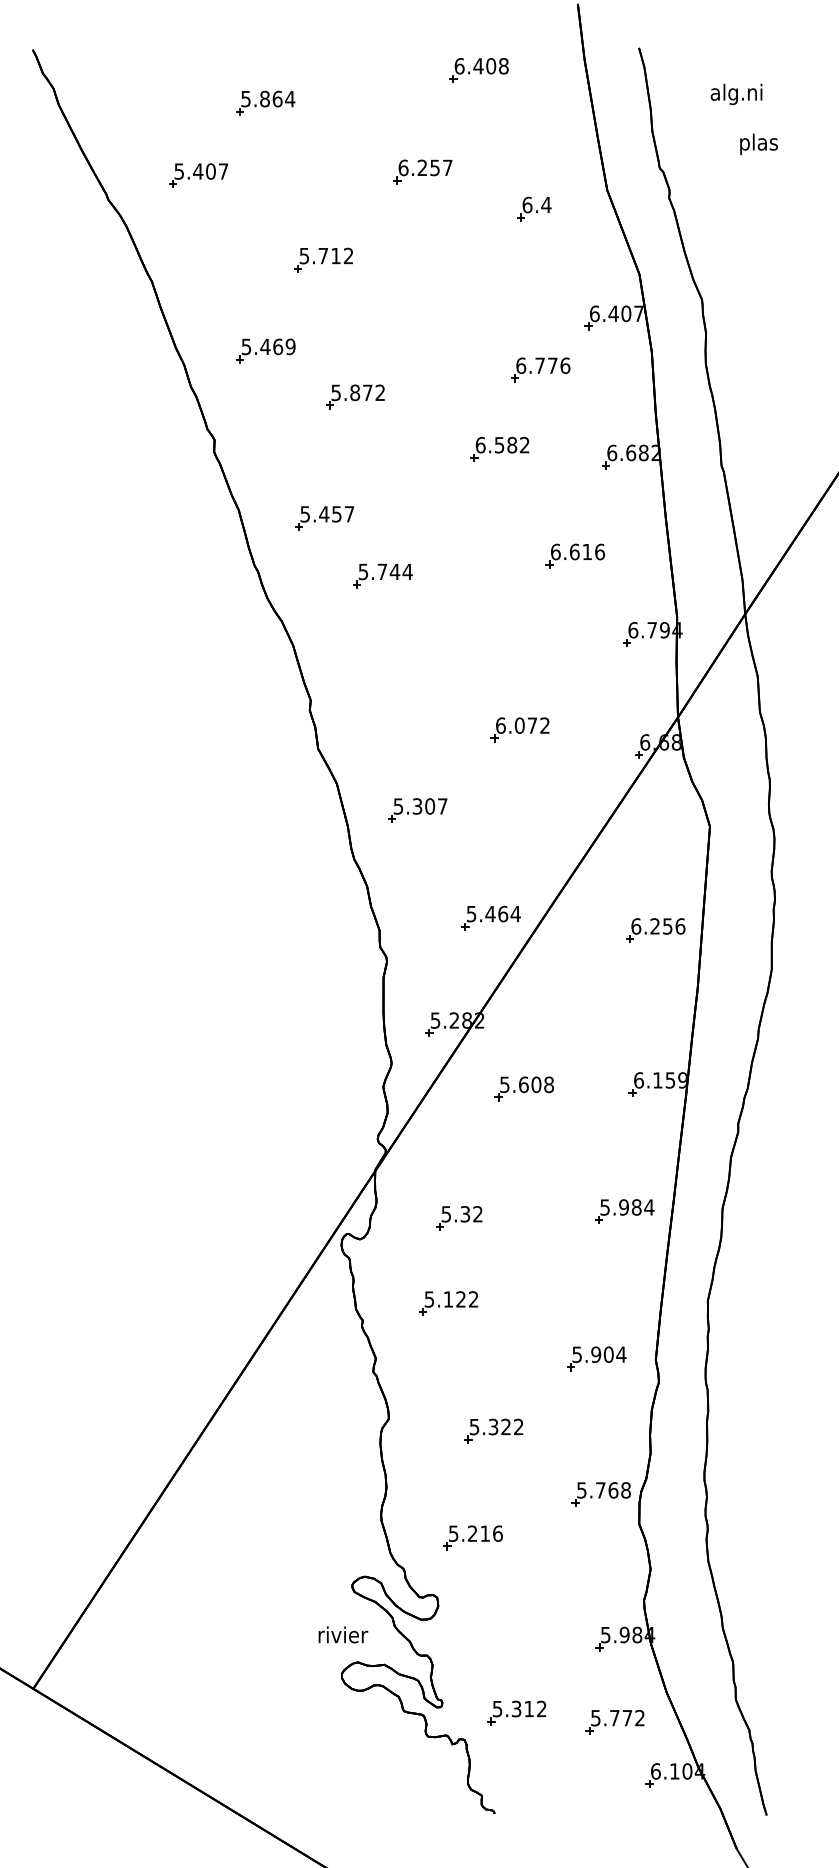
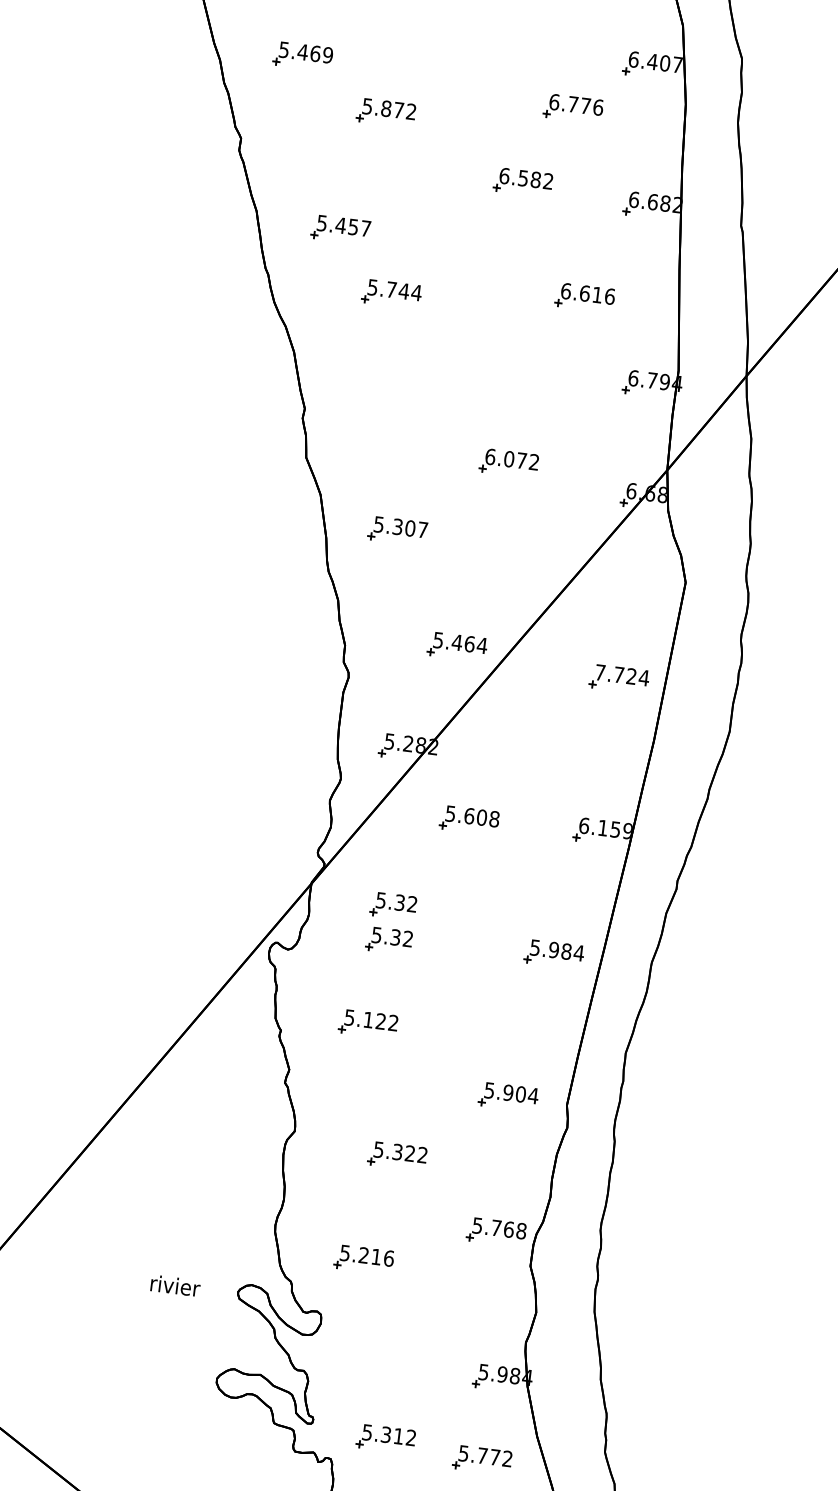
text: (658, 926) -> (622, 675), 6.256 -> 7.724
part: (459, 1183) -> (393, 906), added
text: (343, 1634) -> (175, 1285), moved

